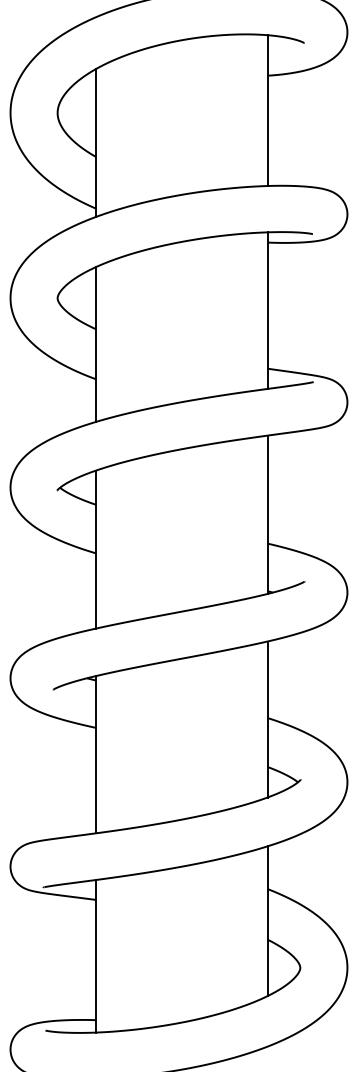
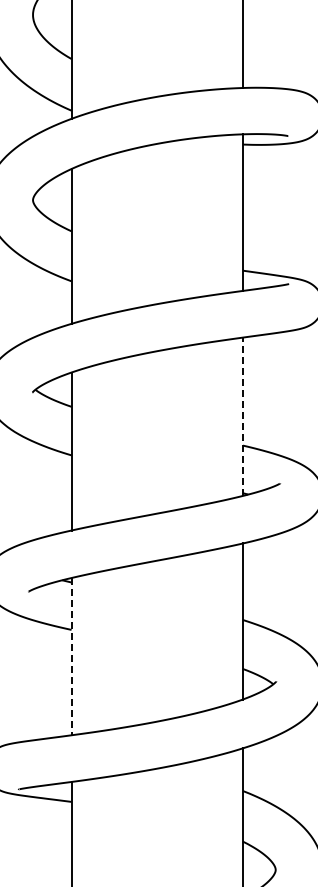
line: (267, 514) -> (242, 416), solid -> dashed
line: (96, 754) -> (71, 656), solid -> dashed

